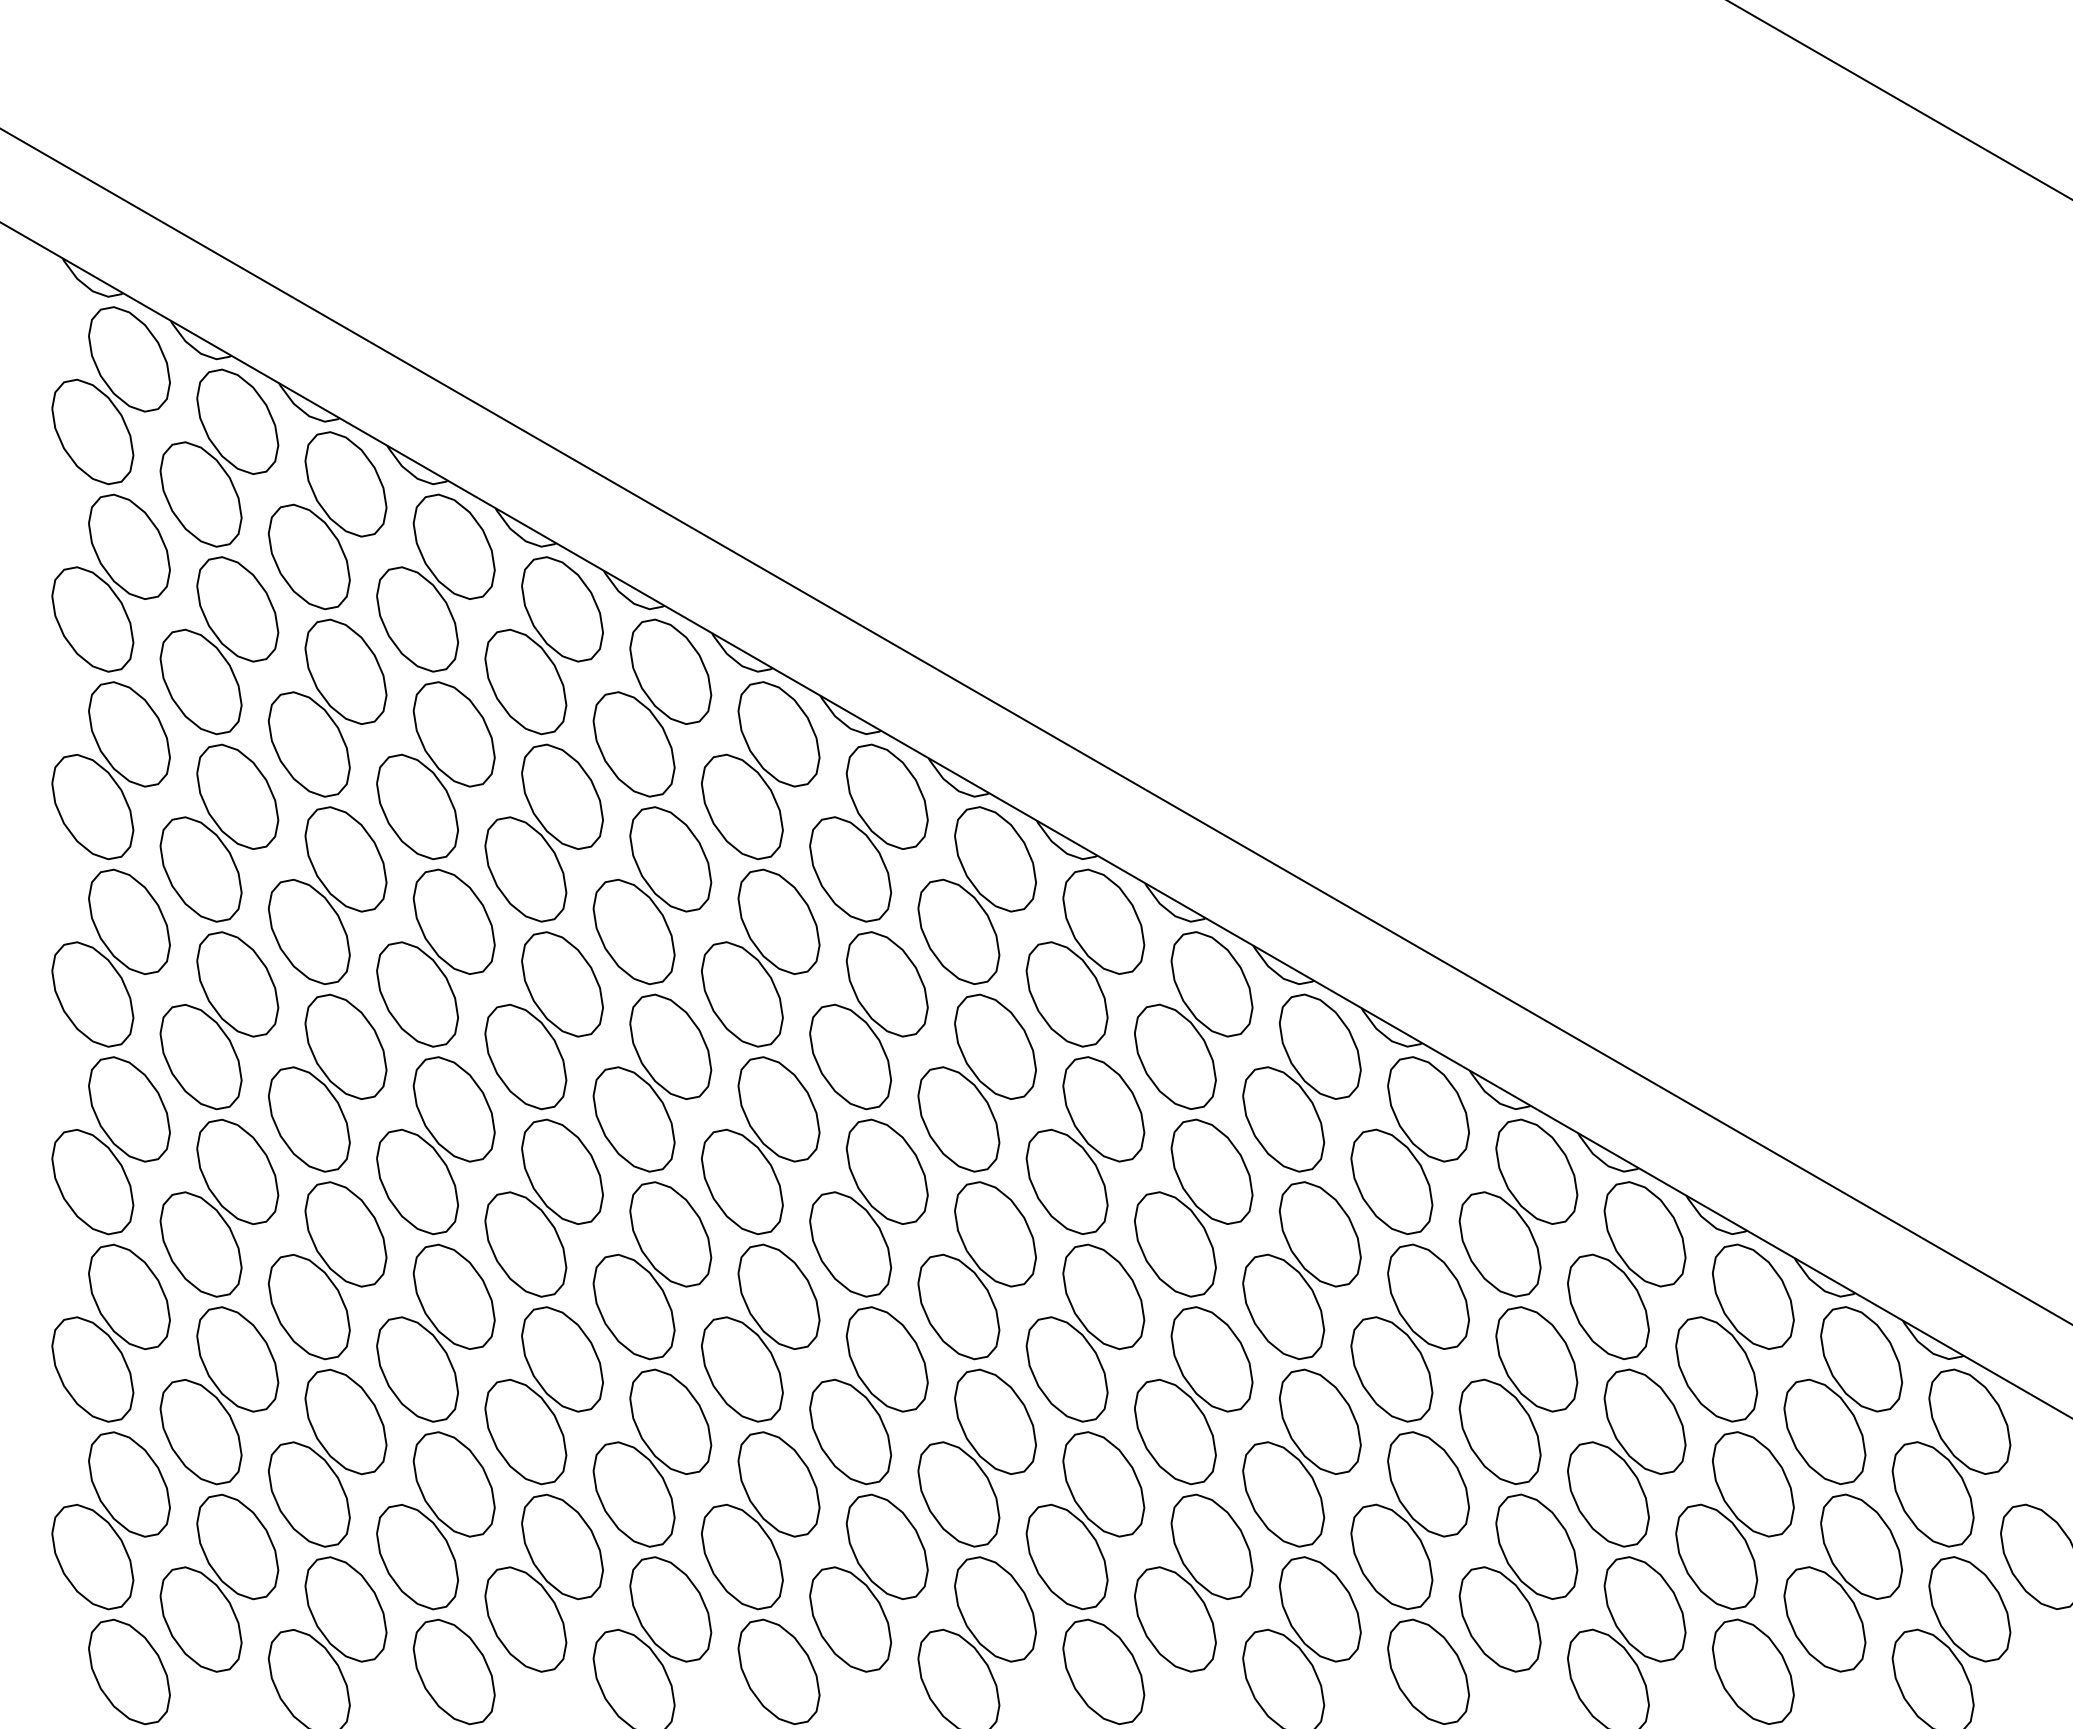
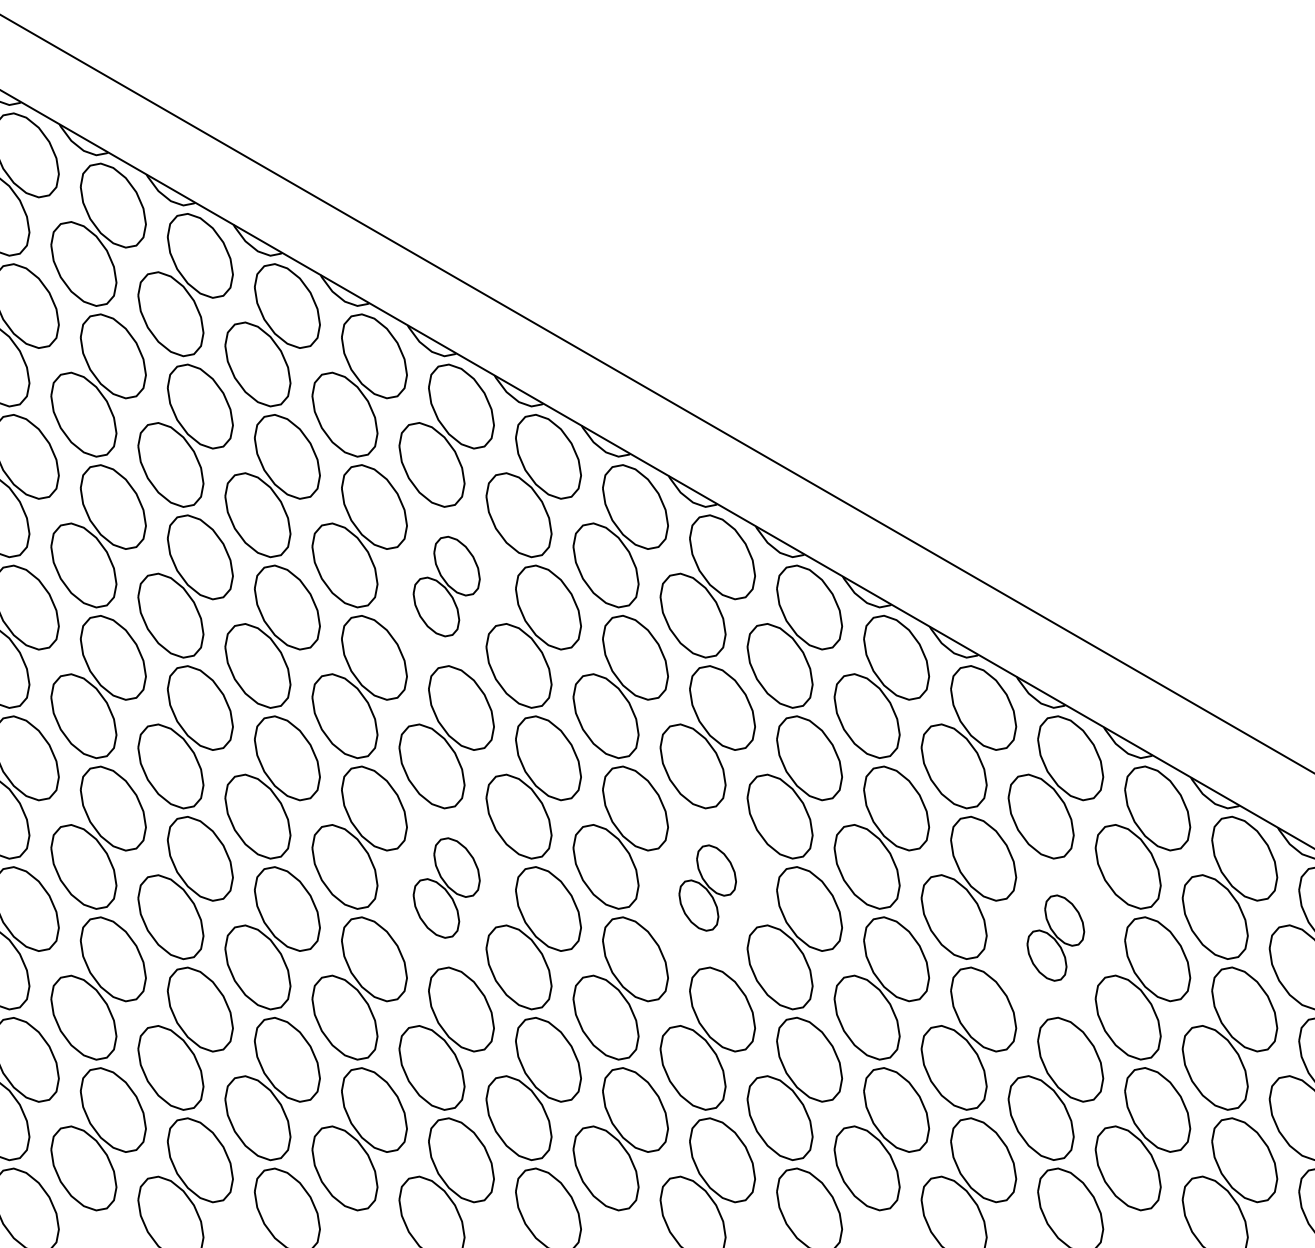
part: (652, 895) -> (446, 586), size x0.7
part: (652, 1270) -> (446, 887), size x0.7
part: (976, 1270) -> (707, 887), size x0.6
part: (1409, 1332) -> (1055, 937), size x0.6

